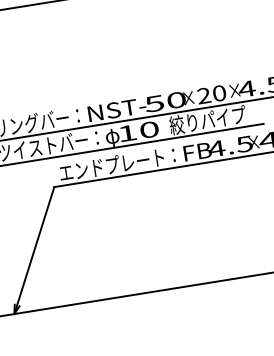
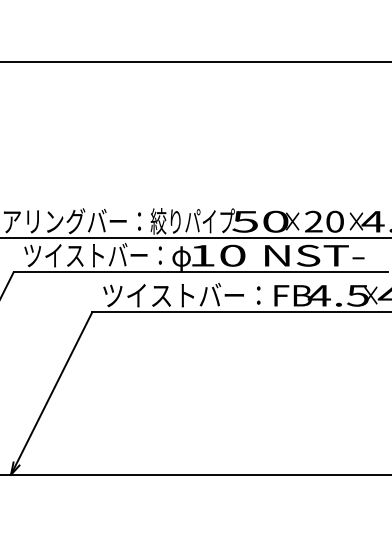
text: (116, 109) -> (192, 221), NST- -> 絞りパイプ
text: (207, 120) -> (313, 255), 絞りパイプ -> NST-
text: (116, 163) -> (181, 294), エンドプレート： -> ツイストバー：

